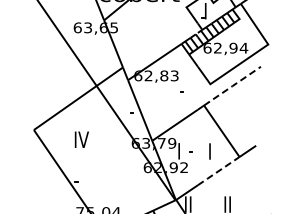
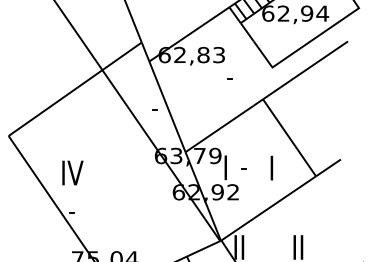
line: (232, 86) -> (305, 70), dashed -> solid
text: (81, 139) -> (72, 172), moved
line: (218, 171) -> (284, 198), dashed -> solid

